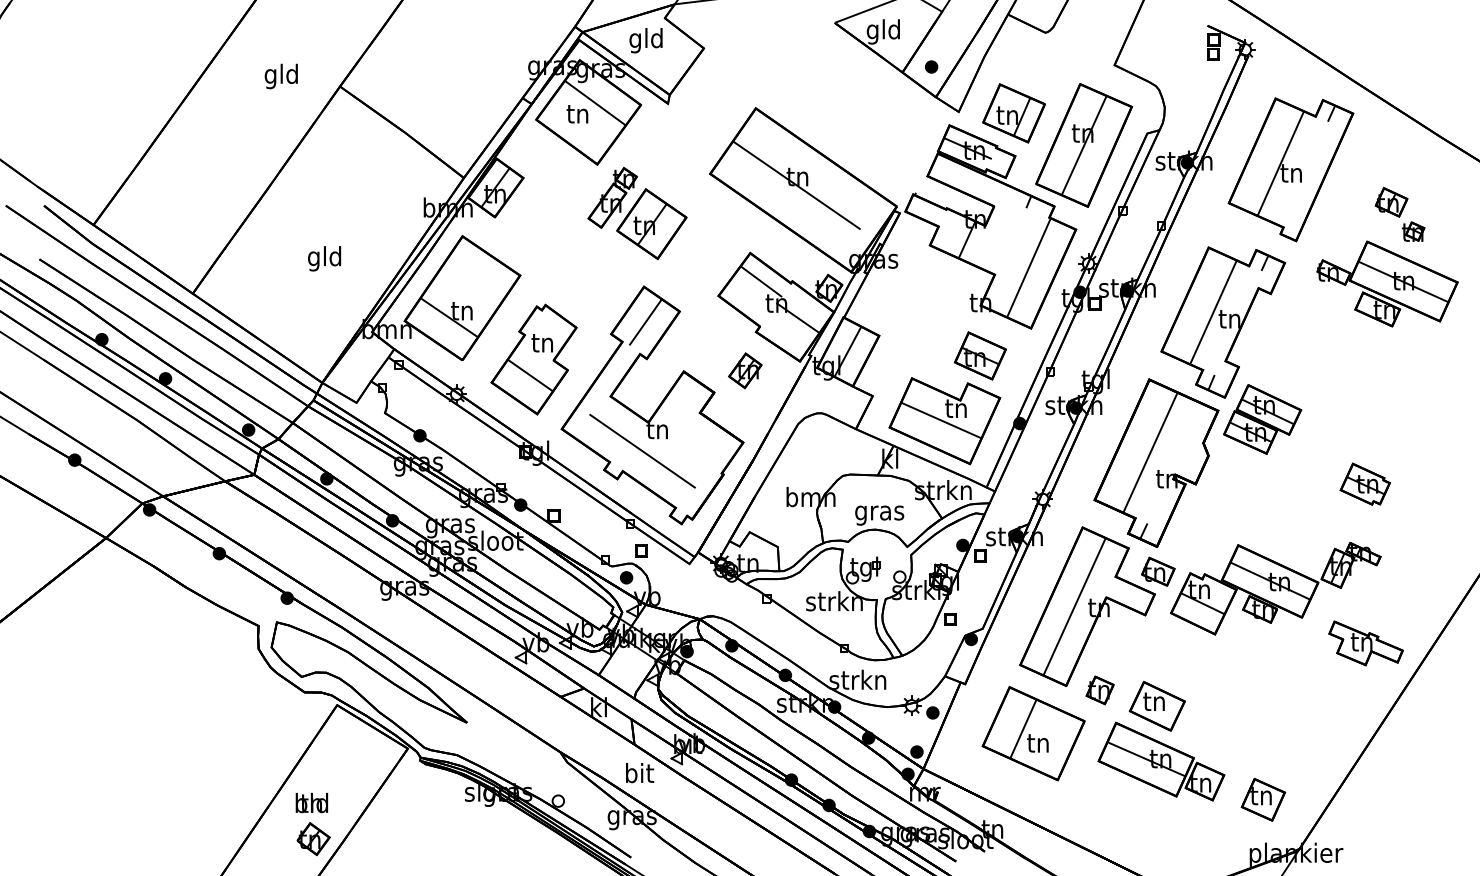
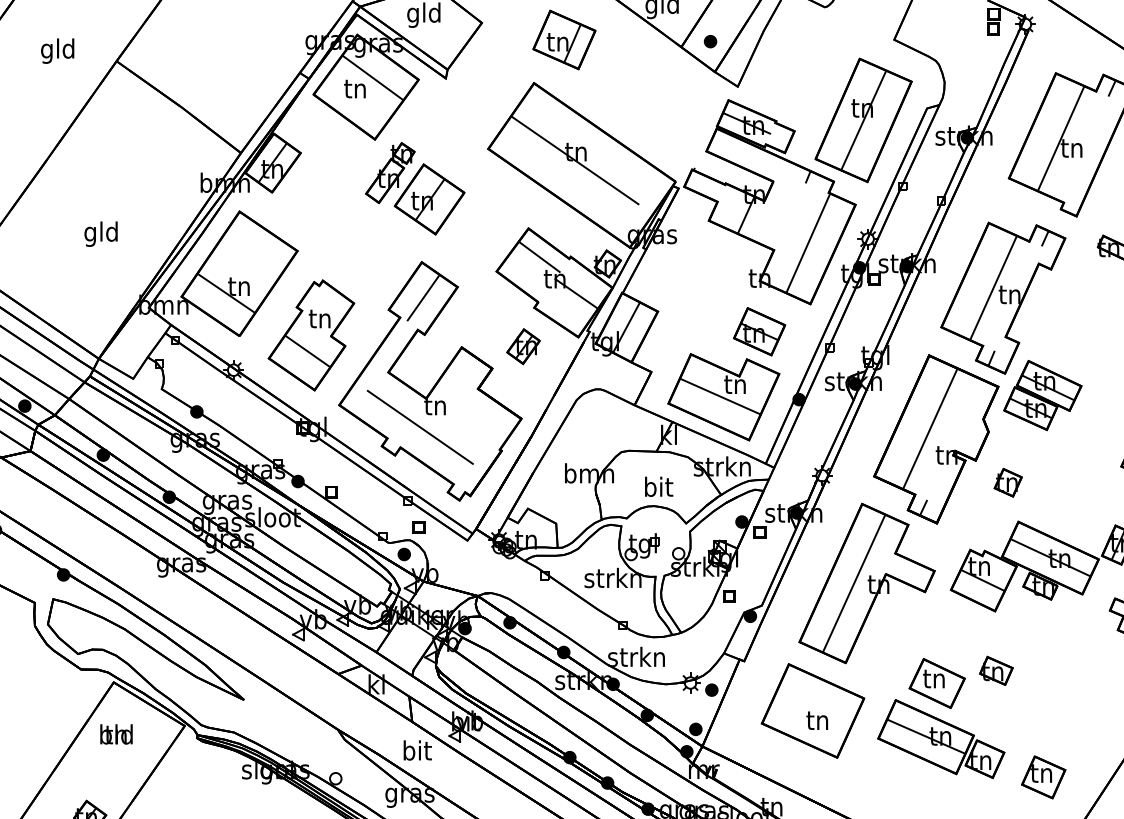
part: (1013, 113) -> (563, 40), moved
text: (879, 512) -> (658, 488), gras -> bit
part: (1158, 571) -> (996, 670), moved
part: (1099, 690) -> (1007, 482), moved
line: (1023, 728) -> (802, 705), removed
text: (311, 803) -> (116, 734), moved

